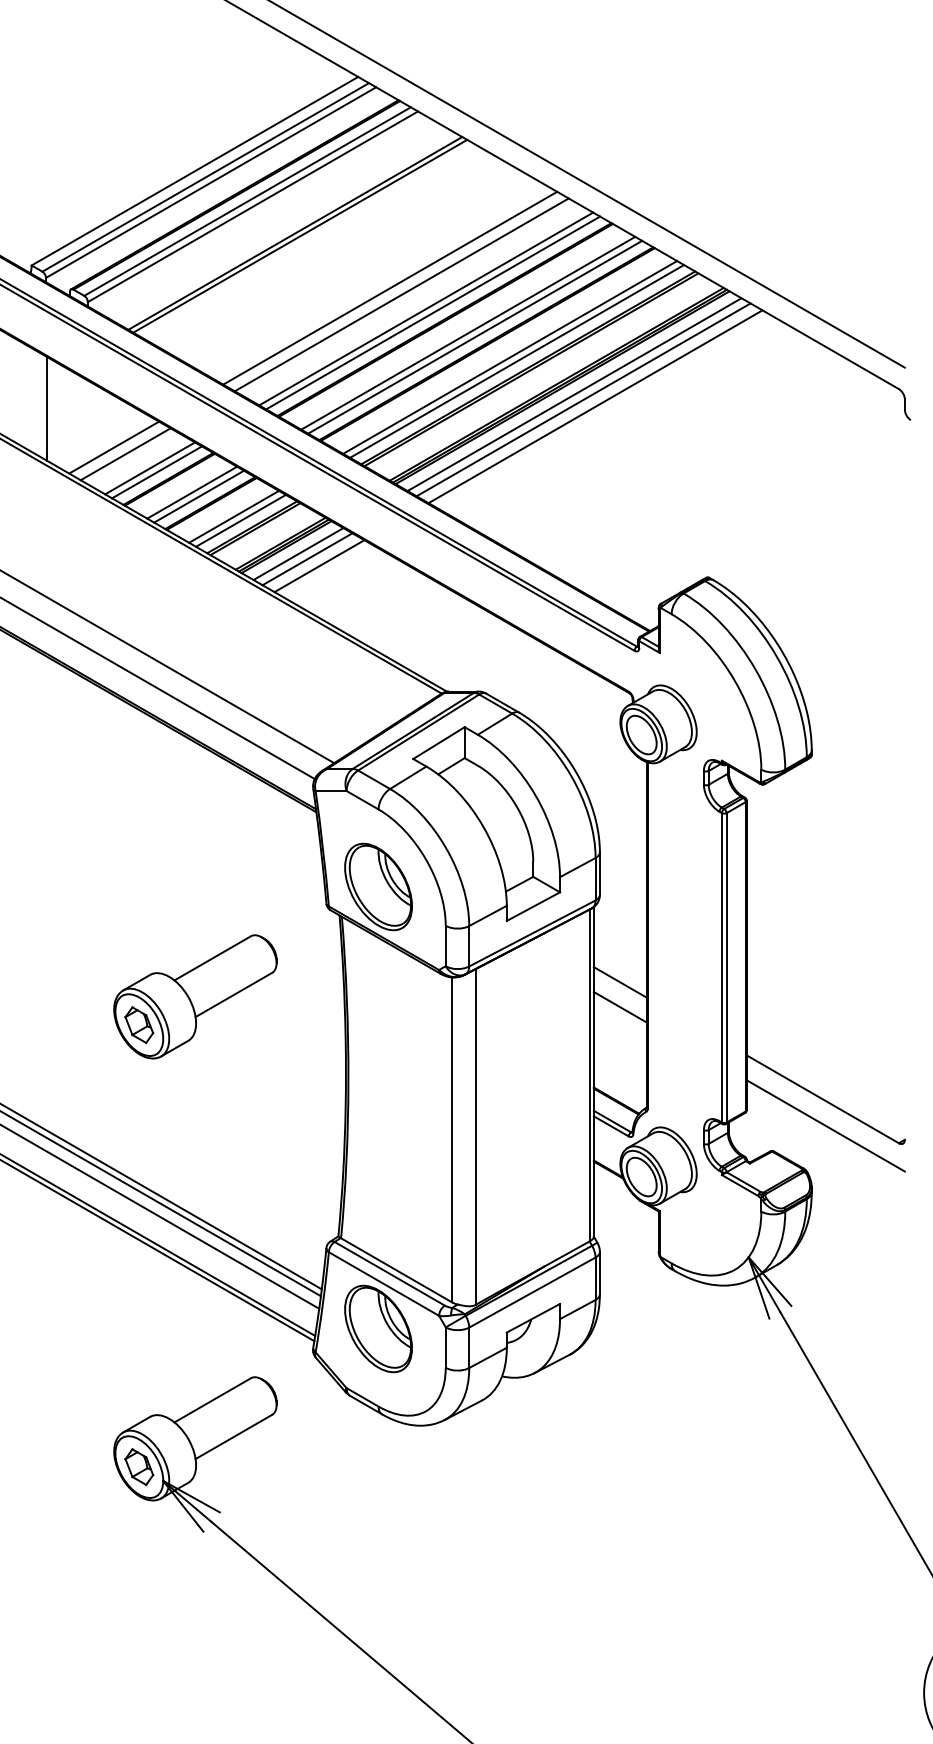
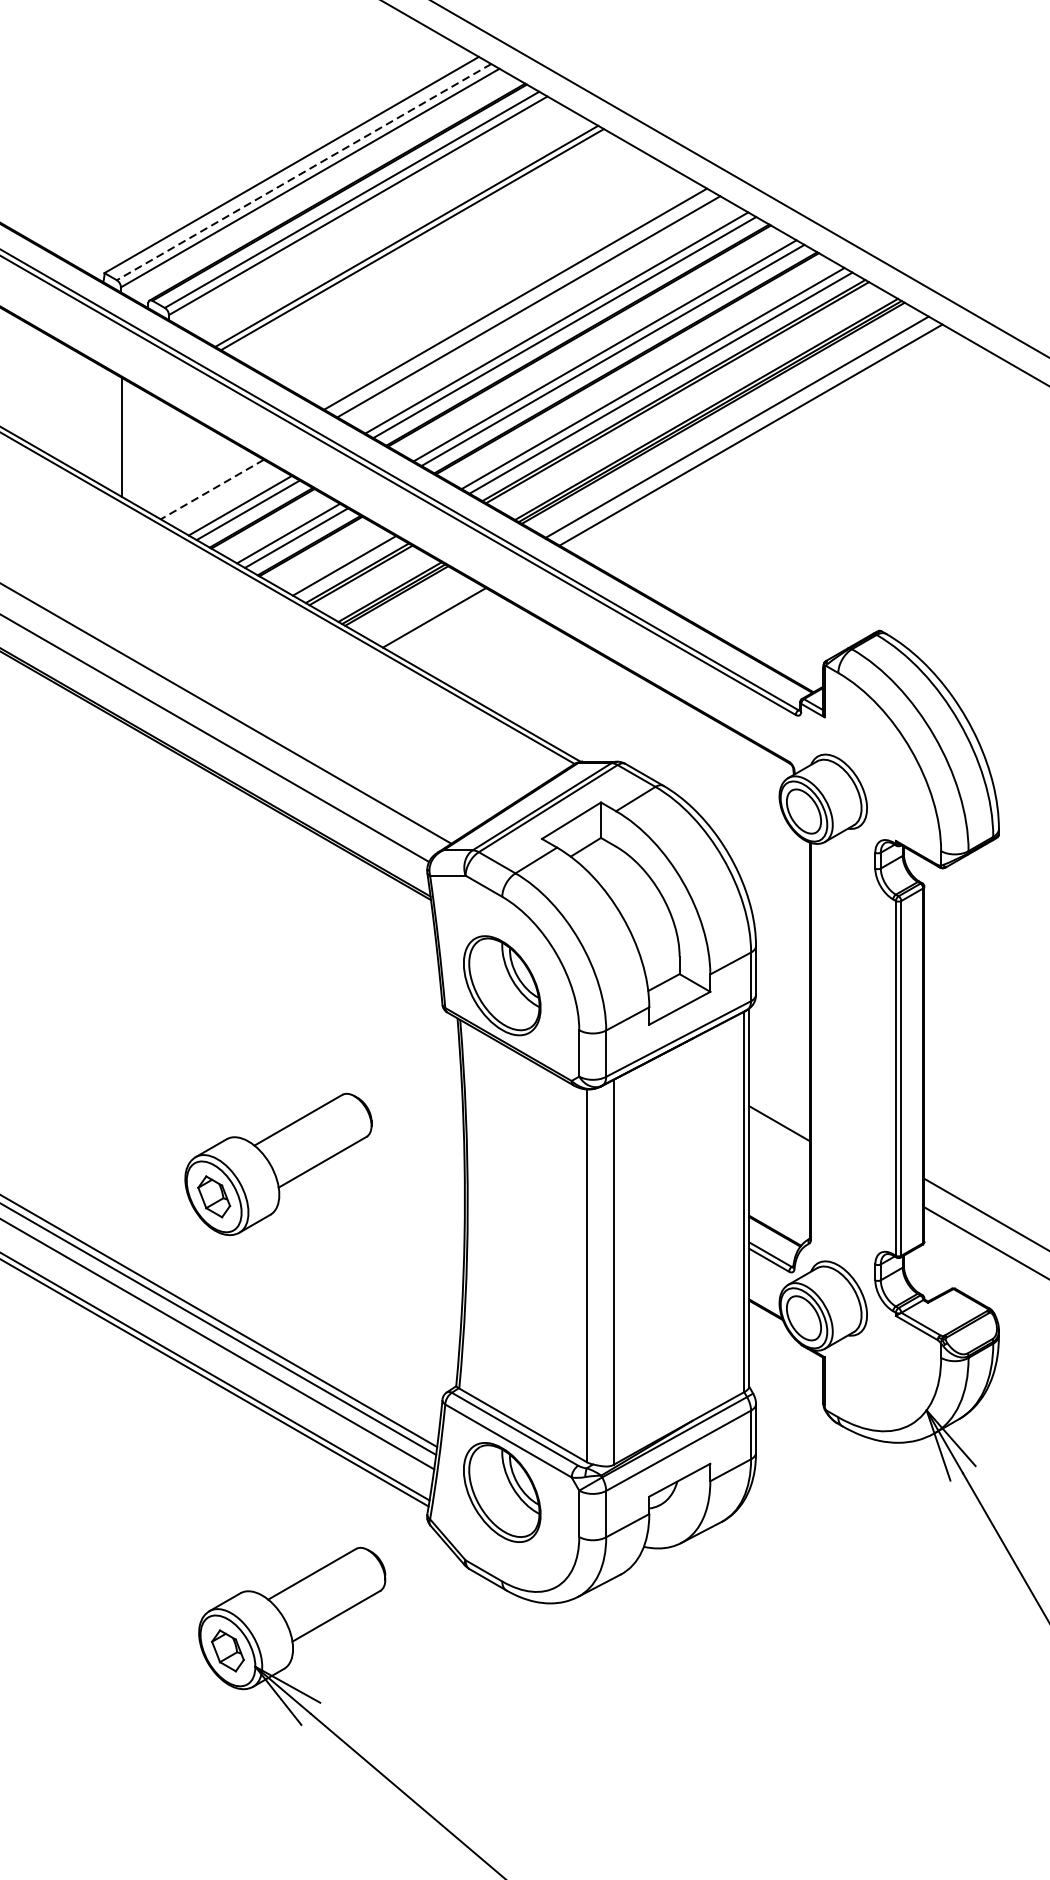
line: (205, 177) -> (303, 172), solid -> dashed
line: (574, 394) -> (726, 421), removed
line: (114, 447) -> (199, 481), removed
line: (125, 454) -> (212, 489), solid -> dashed
line: (234, 516) -> (337, 560), removed
line: (298, 554) -> (410, 604), removed
line: (307, 559) -> (420, 610), removed
line: (619, 982) -> (778, 1095), removed
part: (195, 996) -> (278, 1164), moved

